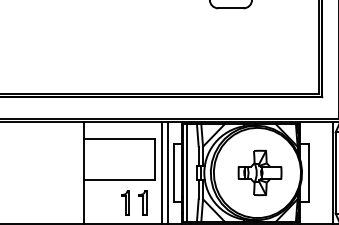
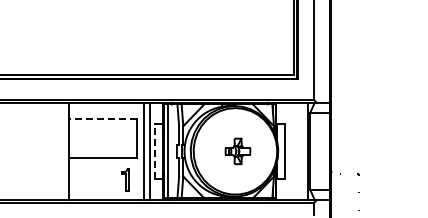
line: (118, 139) -> (102, 119), solid -> dashed
line: (174, 173) -> (155, 151), solid -> dashed
part: (259, 173) -> (237, 151), size x0.6
part: (125, 202) -> (108, 179), removed

